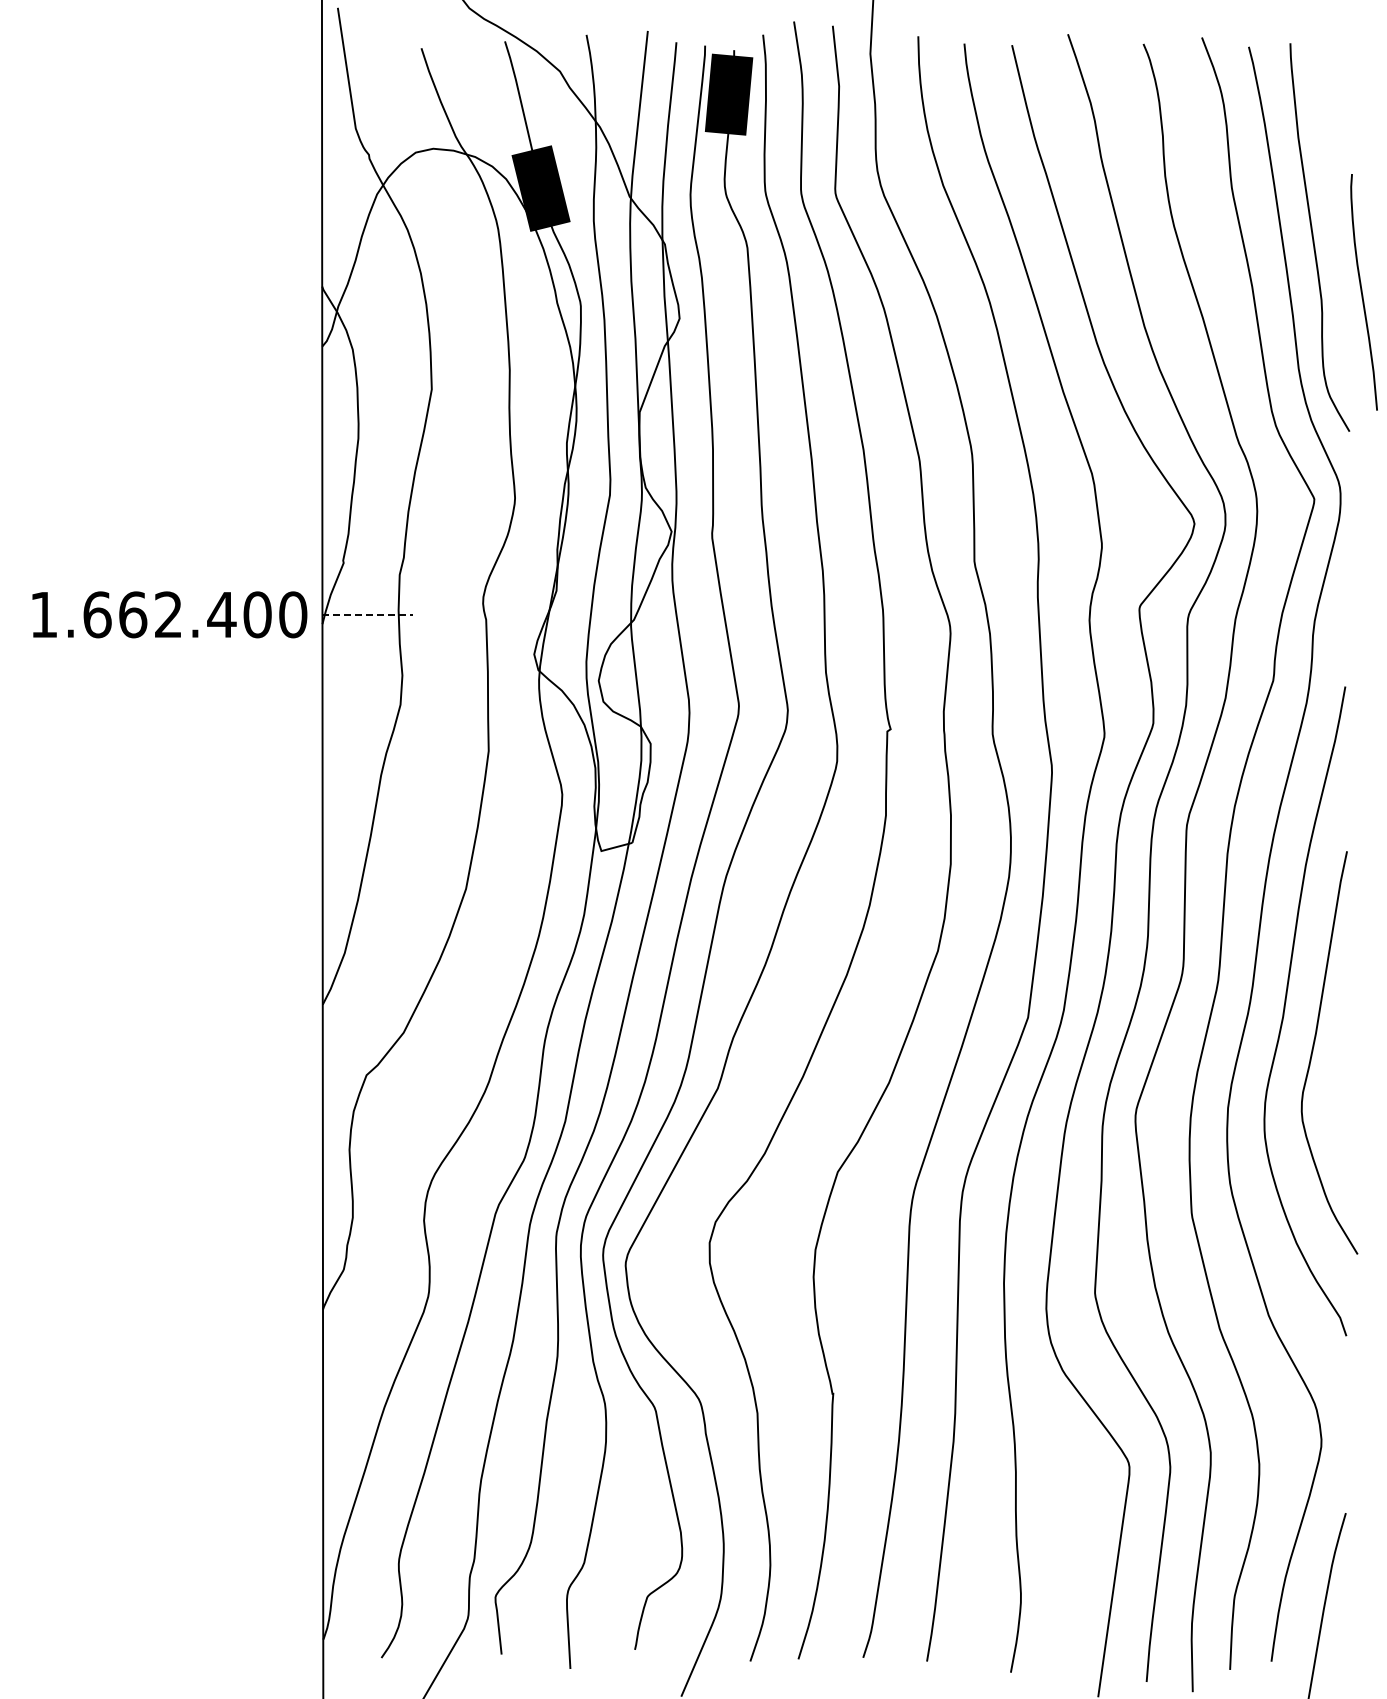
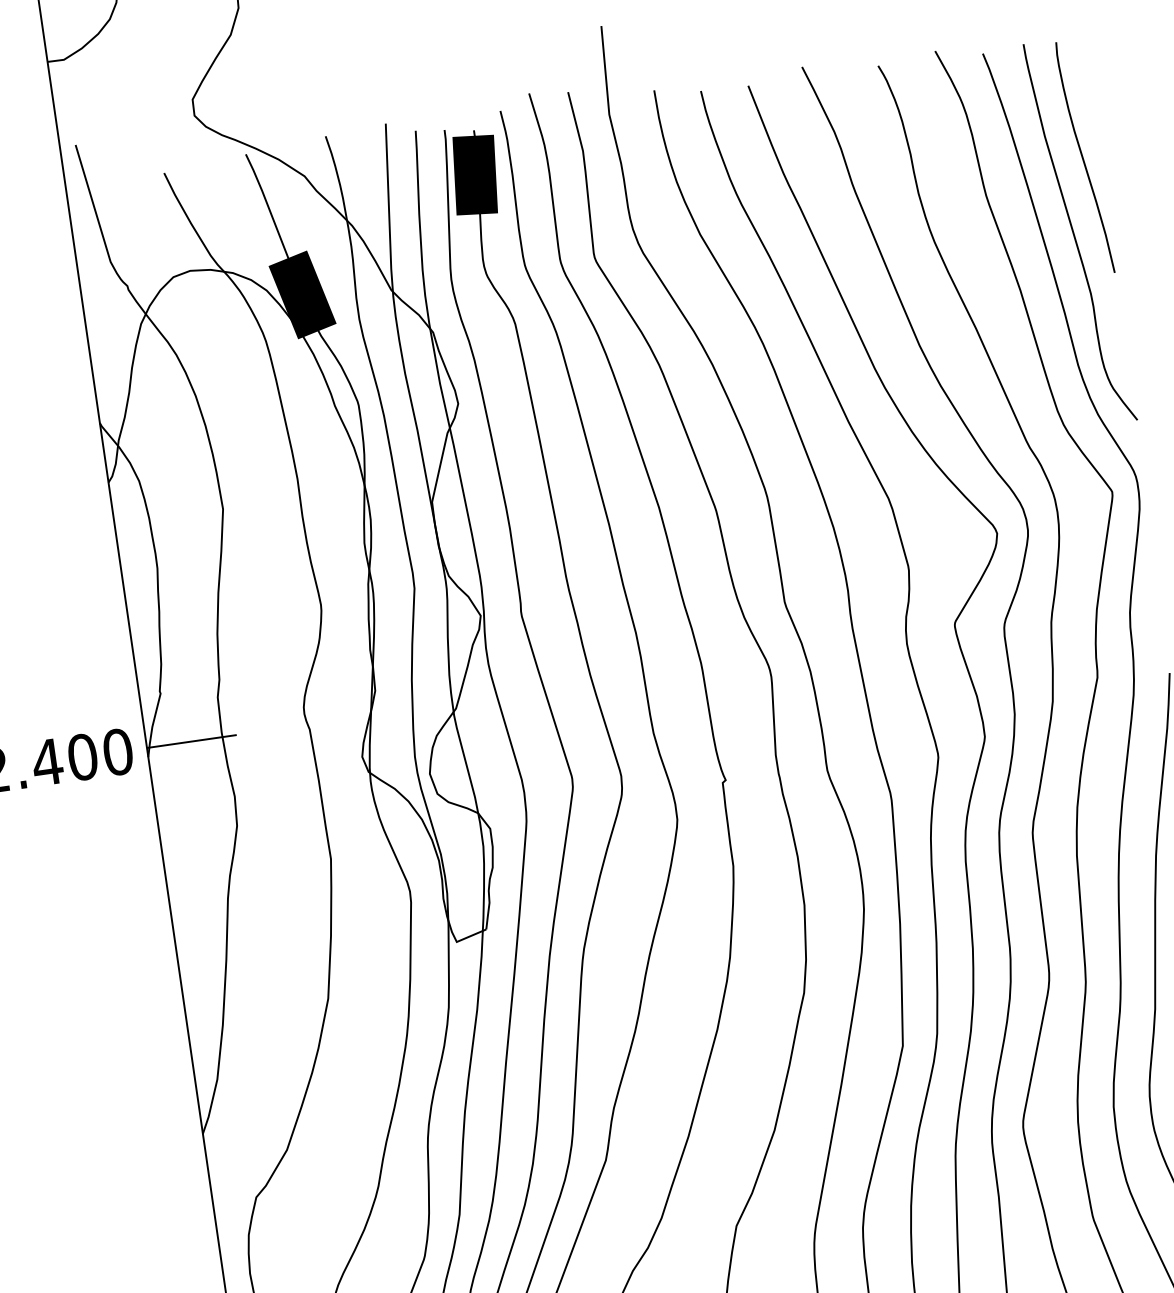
curve: (1362, 292) -> (1083, 158), moved
line: (368, 614) -> (192, 741), dashed -> solid

